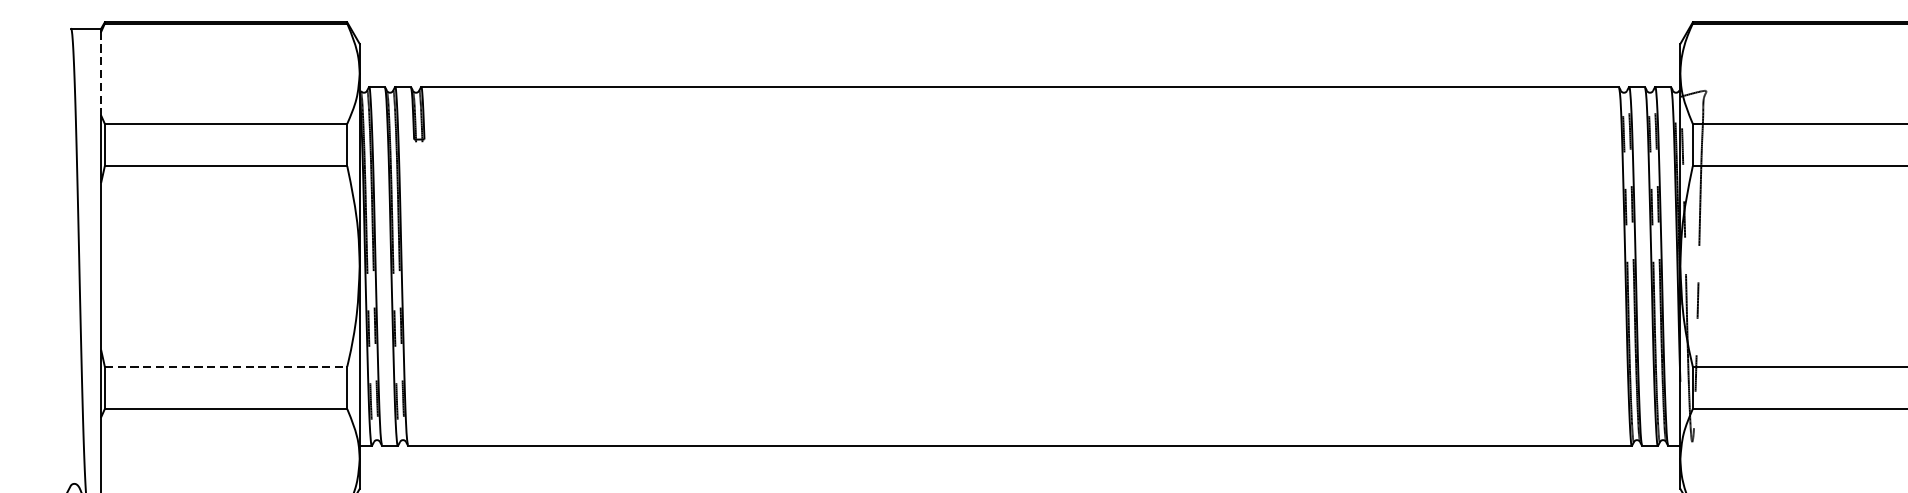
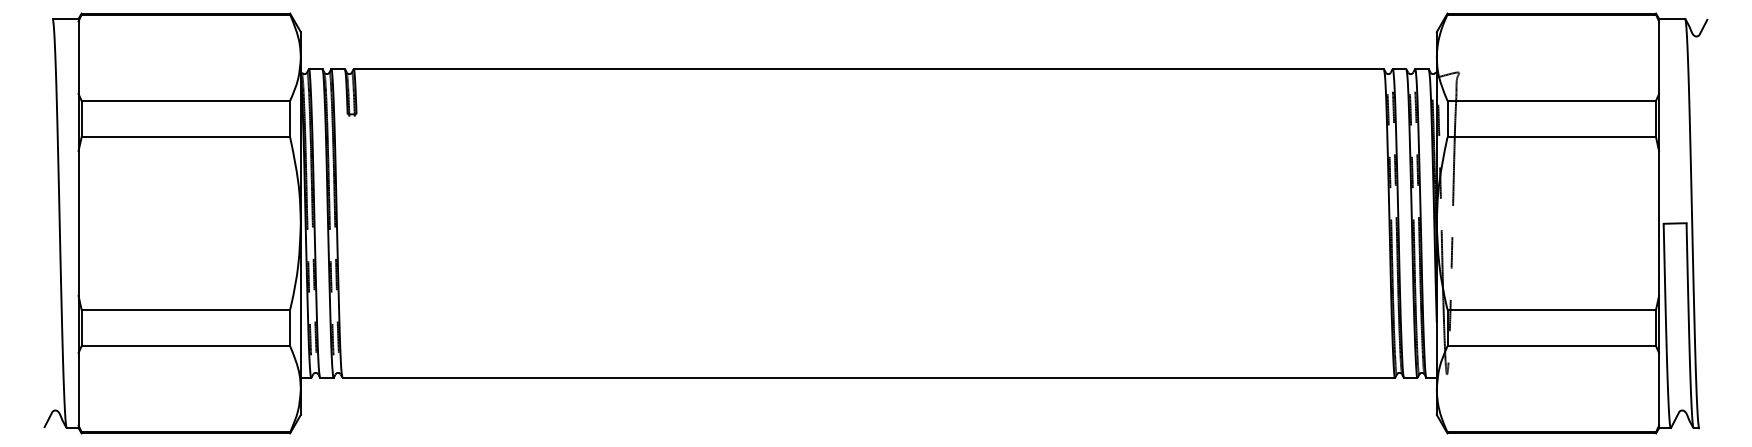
line: (101, 74) -> (78, 58), dashed -> solid
line: (226, 366) -> (186, 309), dashed -> solid

